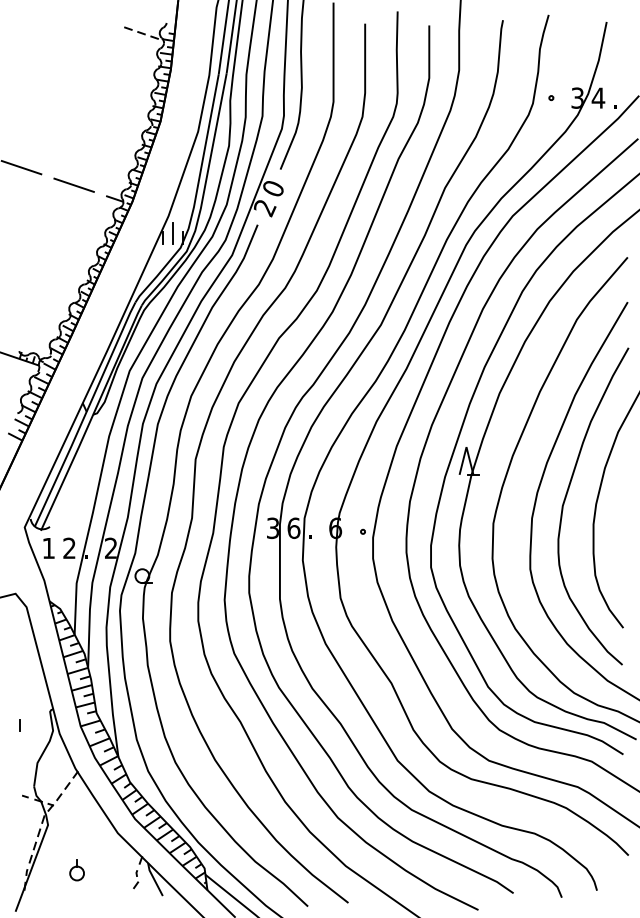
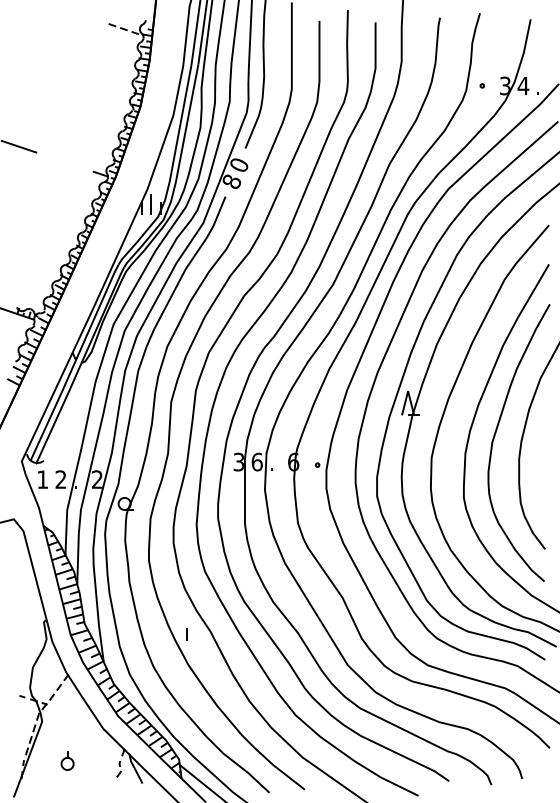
line: (73, 184) -> (64, 161), removed
text: (265, 208) -> (232, 182), 2 -> 8
line: (19, 725) -> (186, 634), moved

